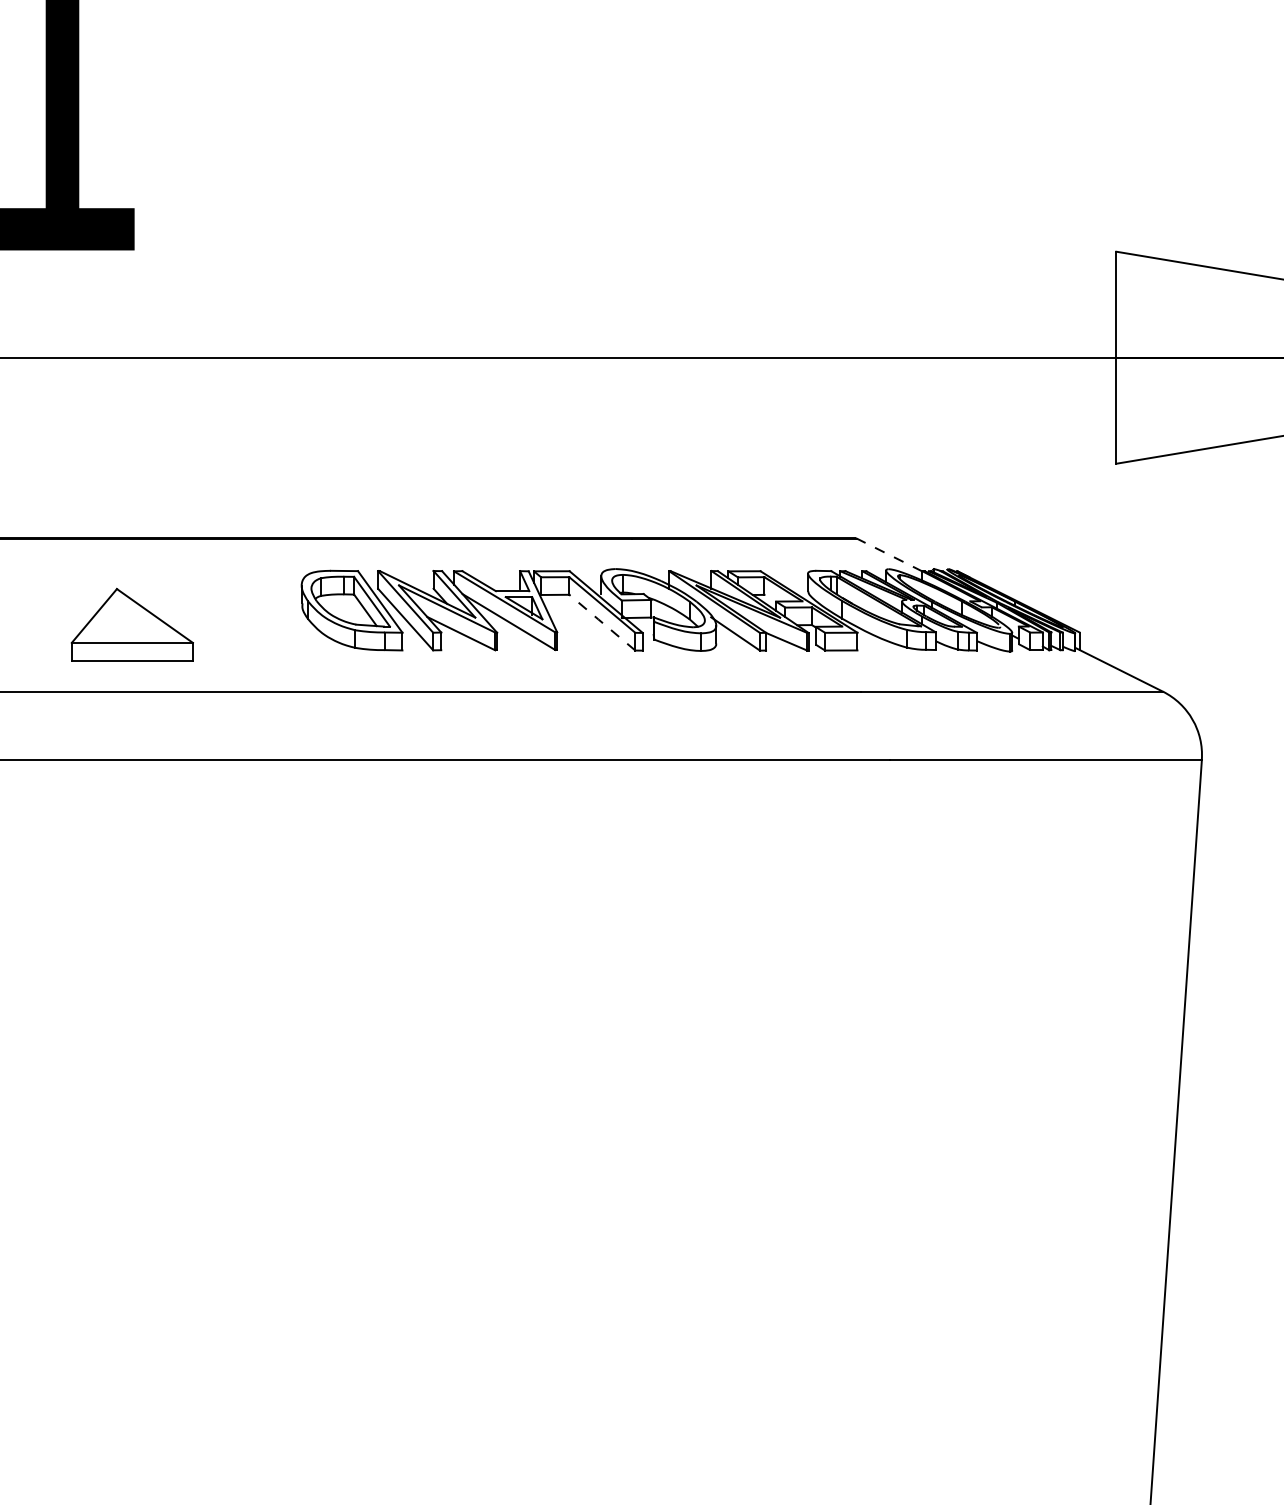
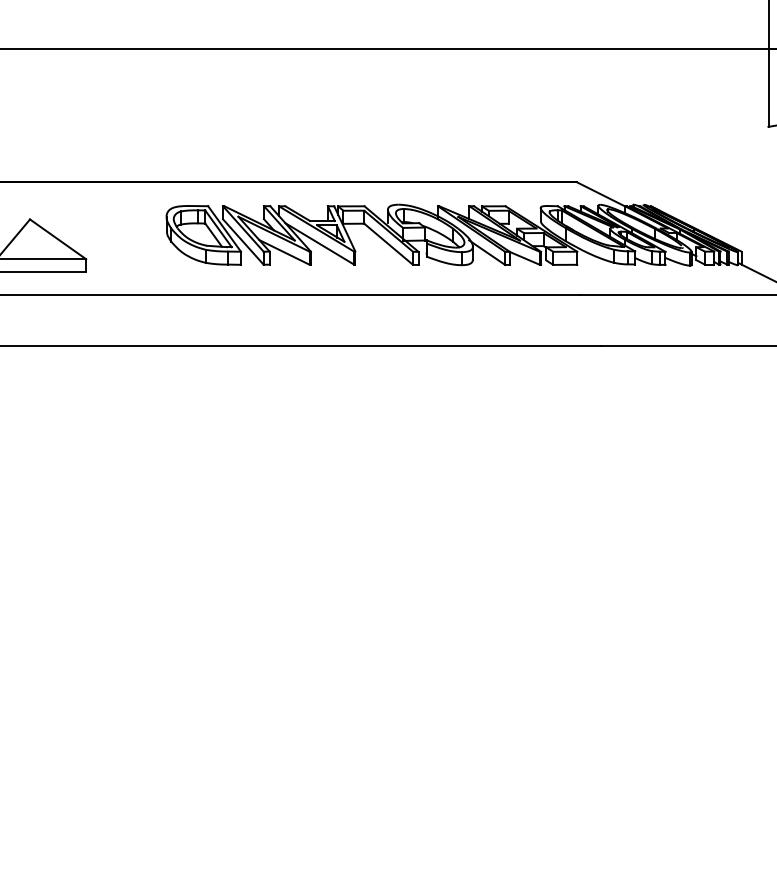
line: (889, 555) -> (600, 194), dashed -> solid
line: (601, 621) -> (388, 243), dashed -> solid

